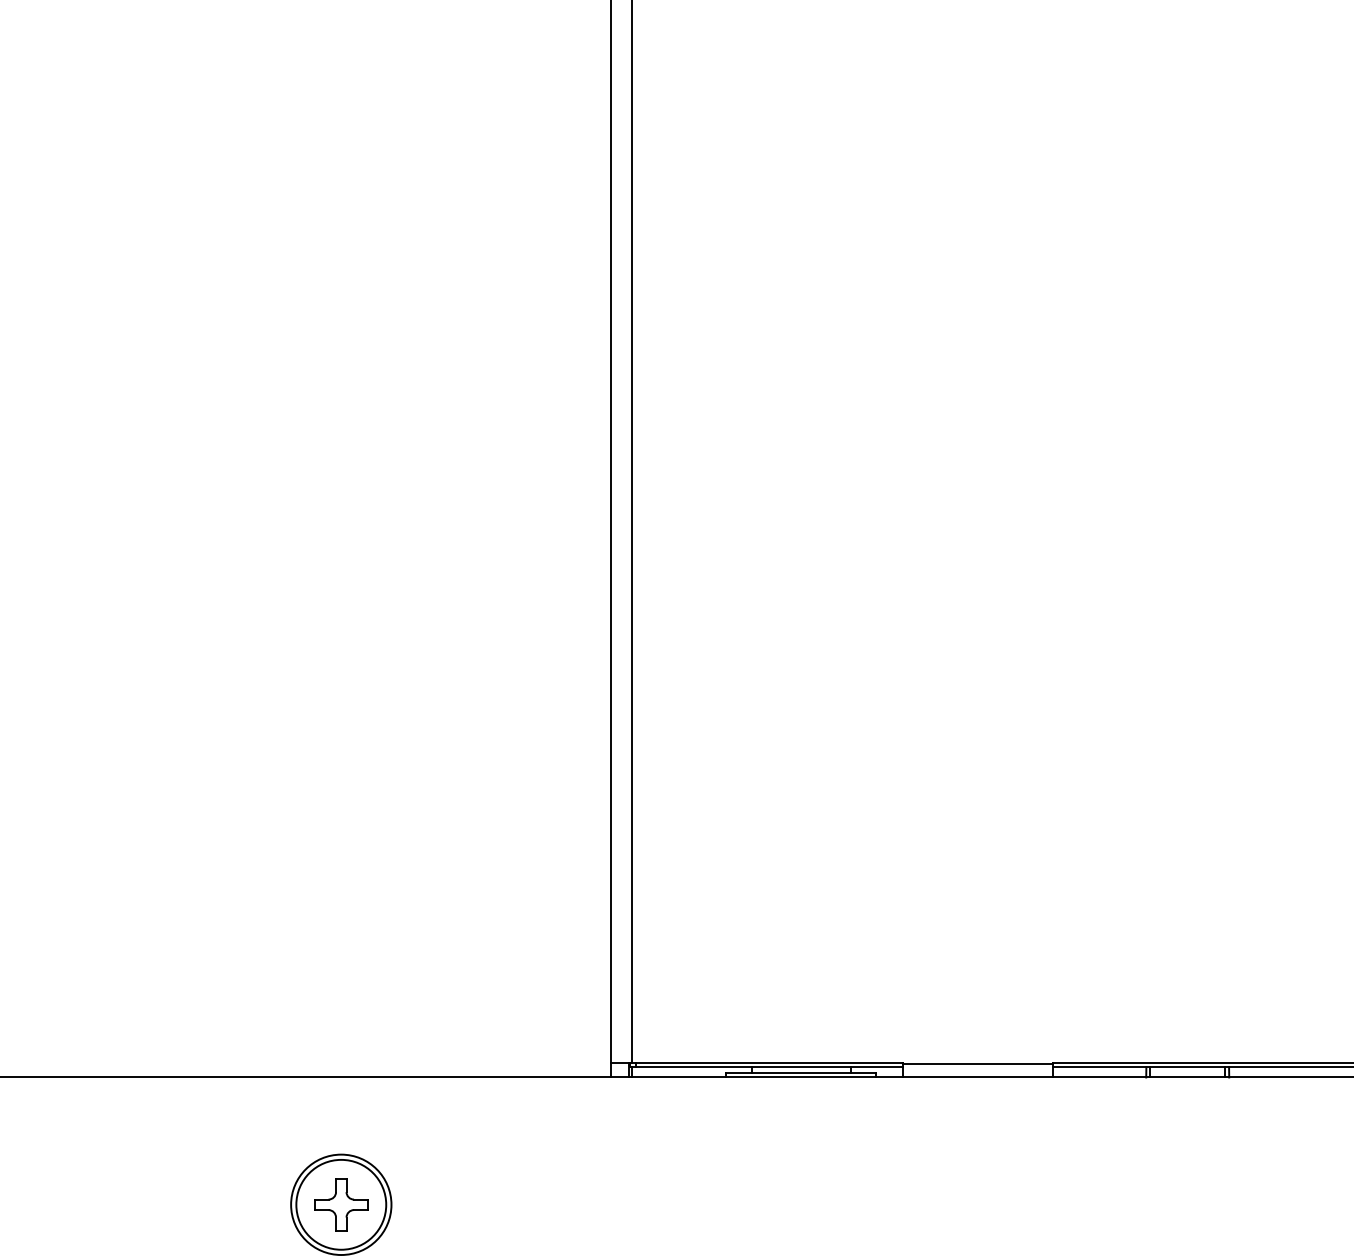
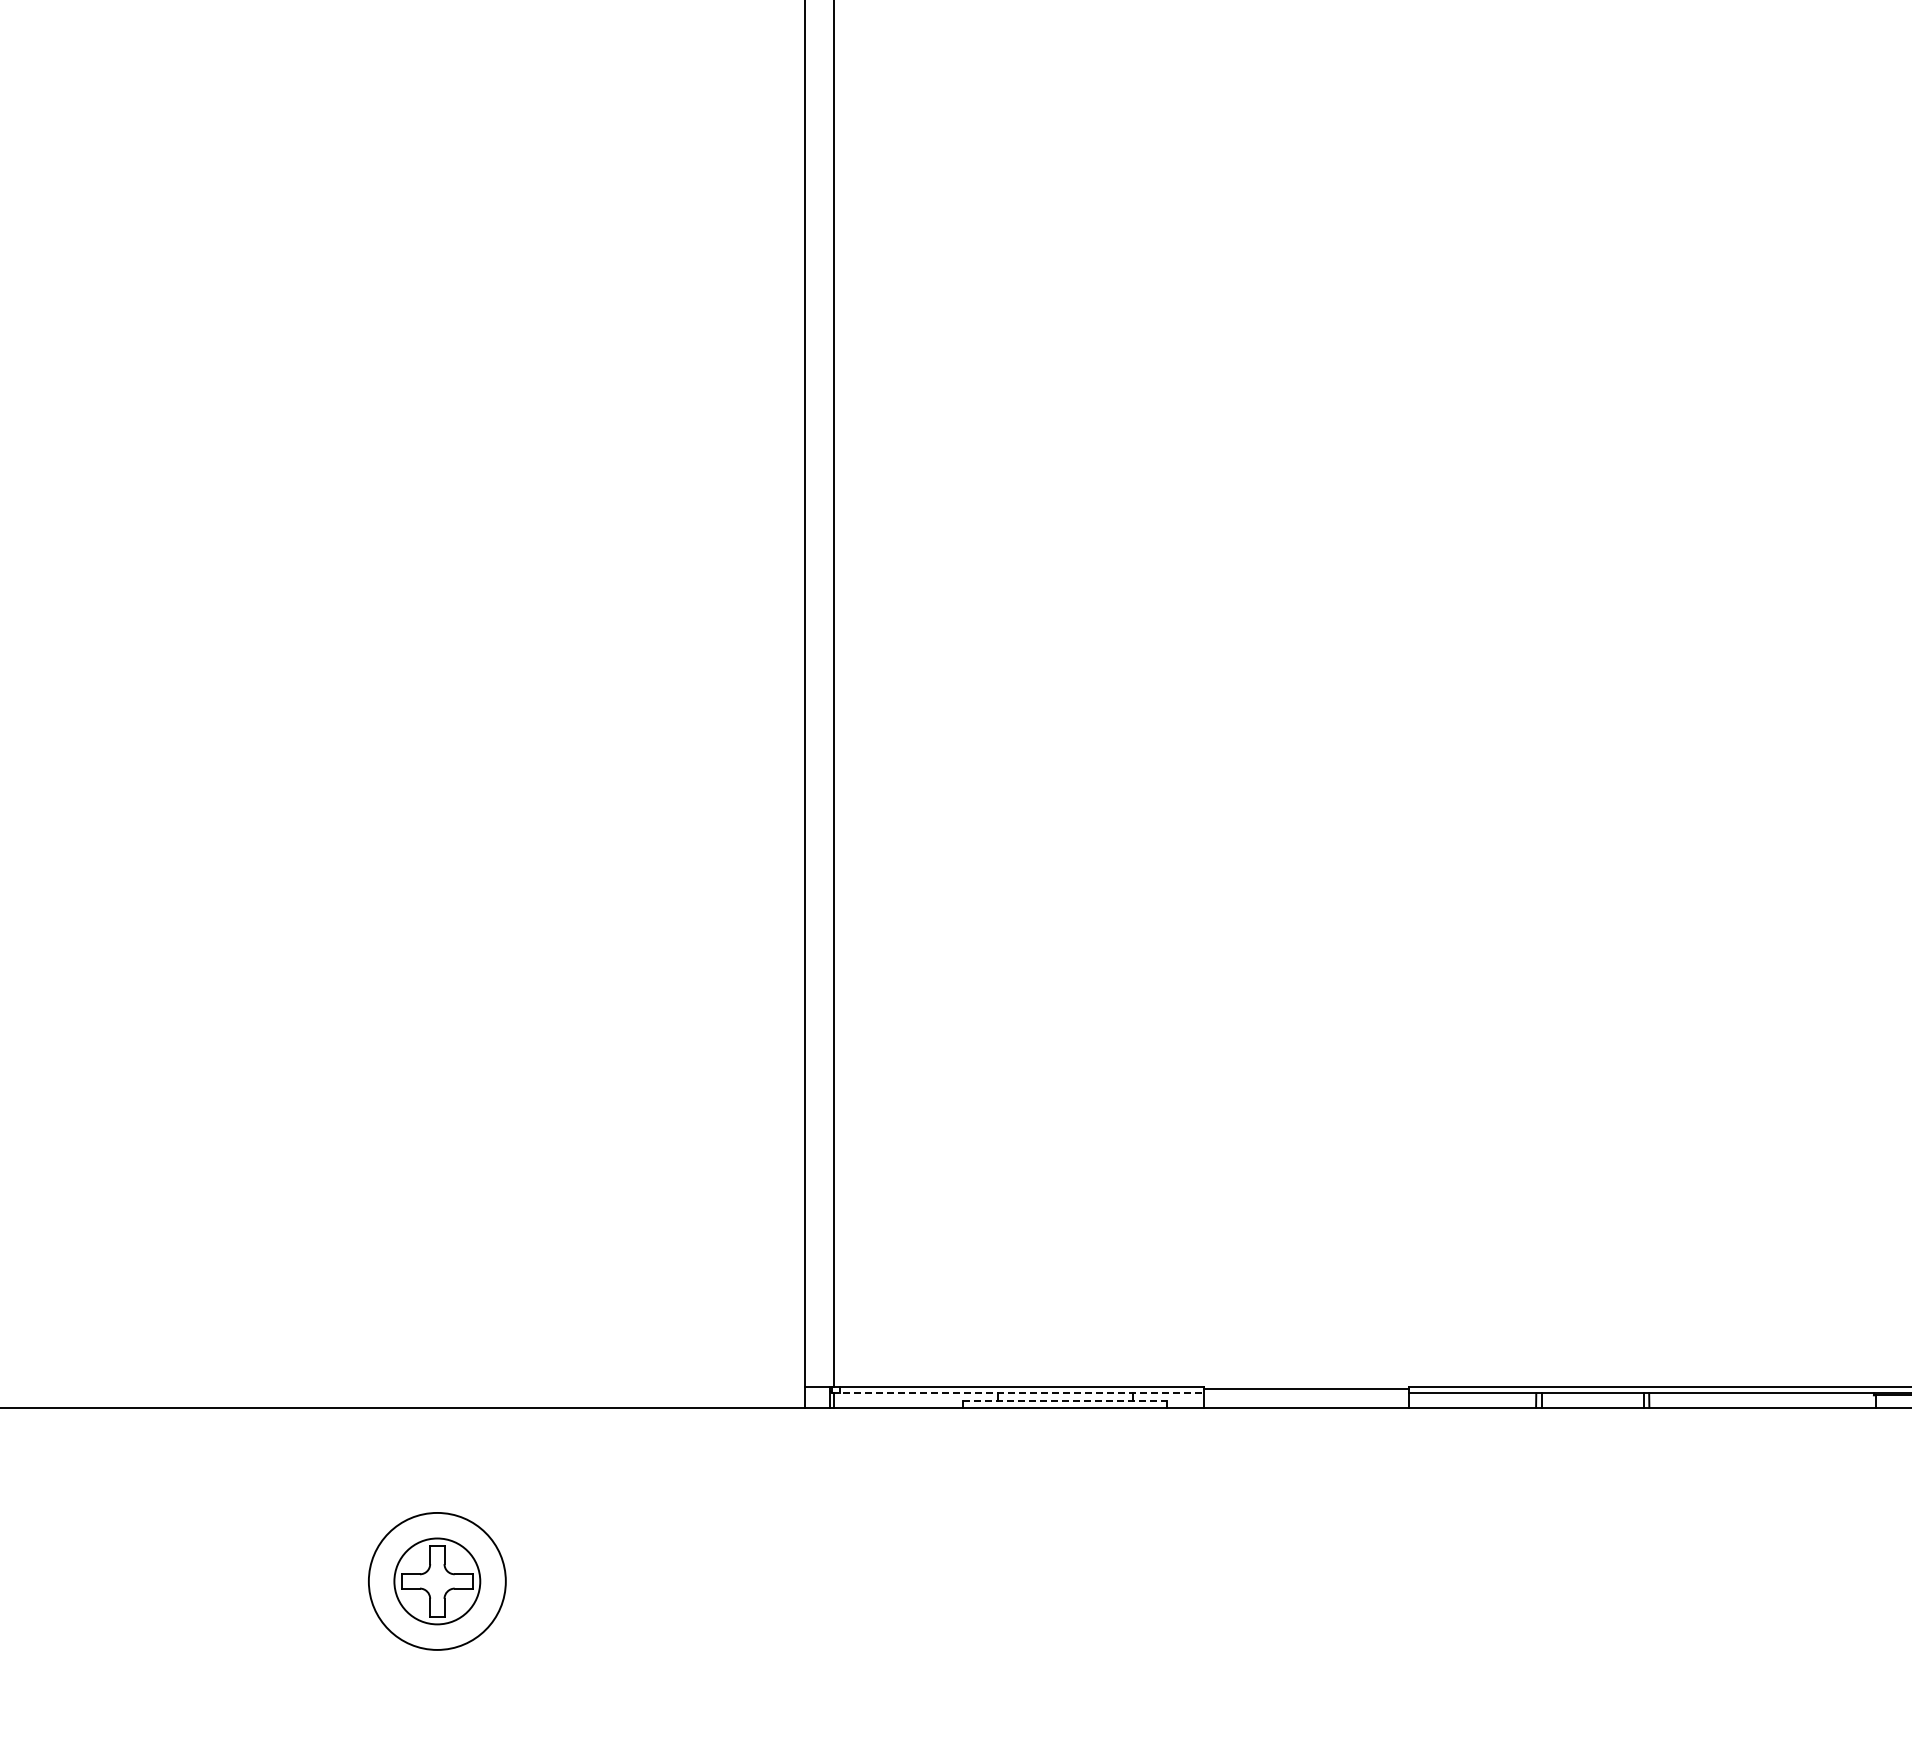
line: (767, 1067) -> (1018, 1393), solid -> dashed
line: (801, 1072) -> (1065, 1401), solid -> dashed
circle: (341, 1204) -> (437, 1581), size x0.7

